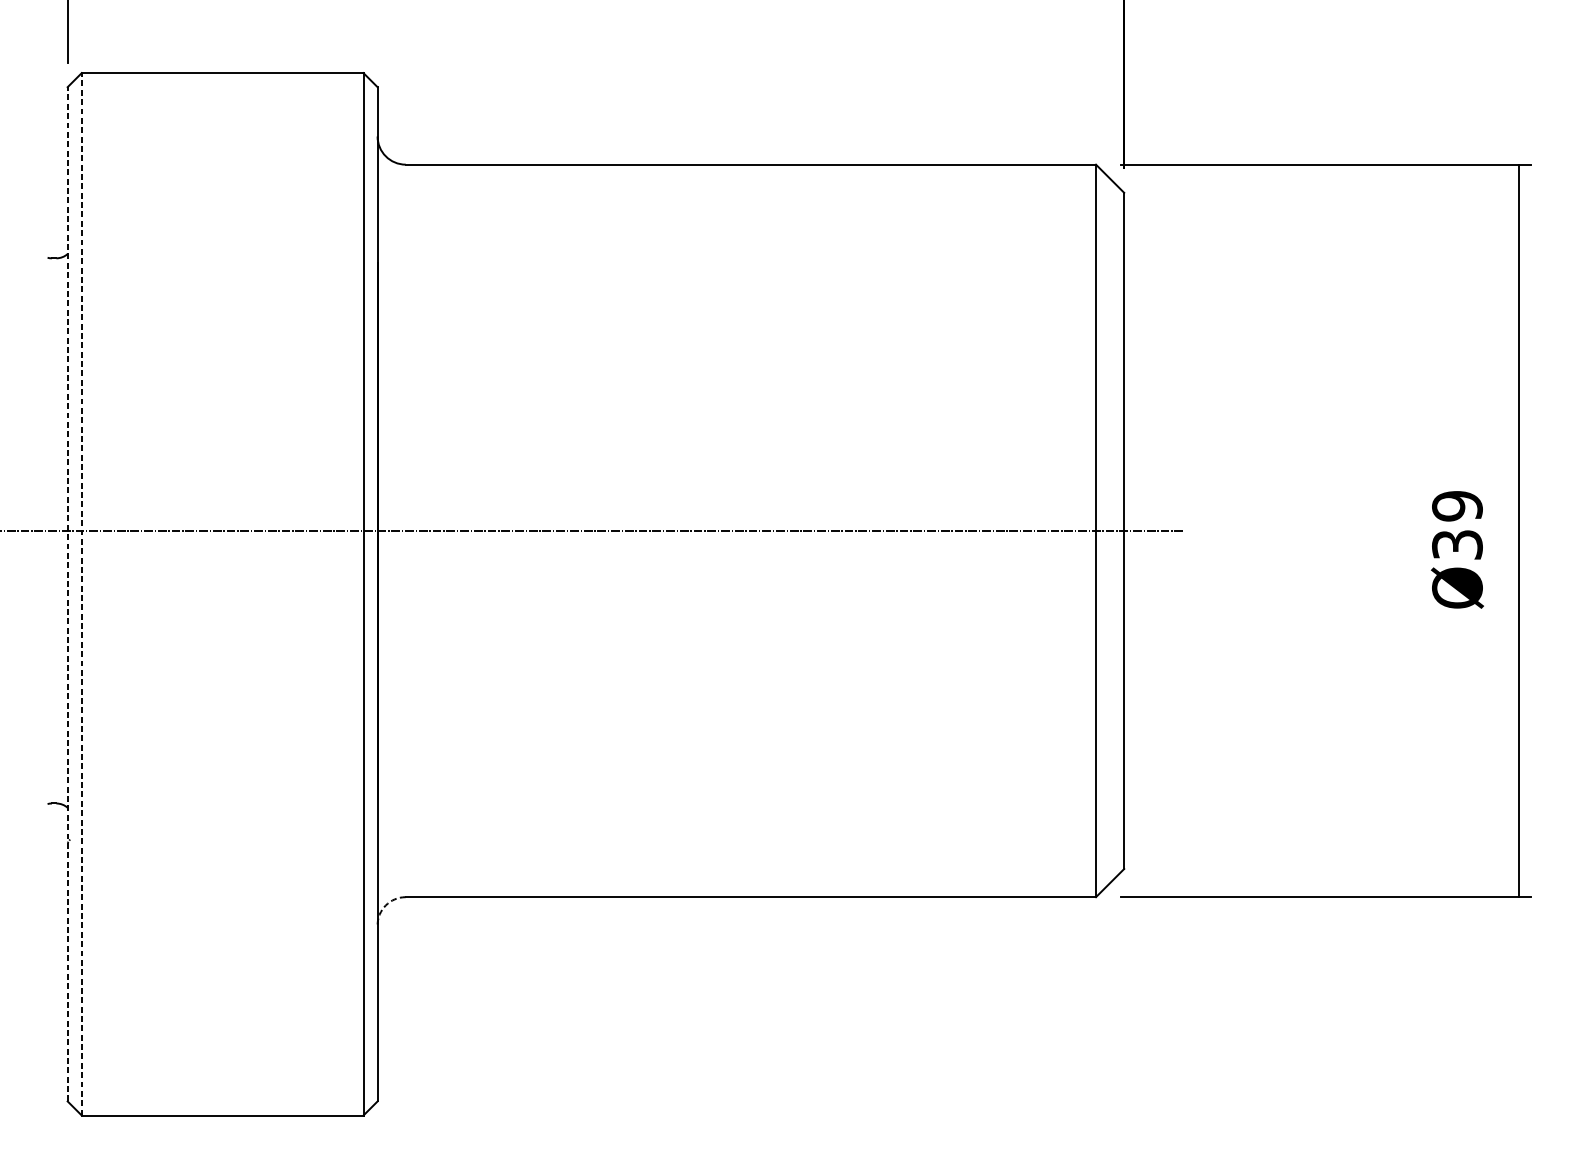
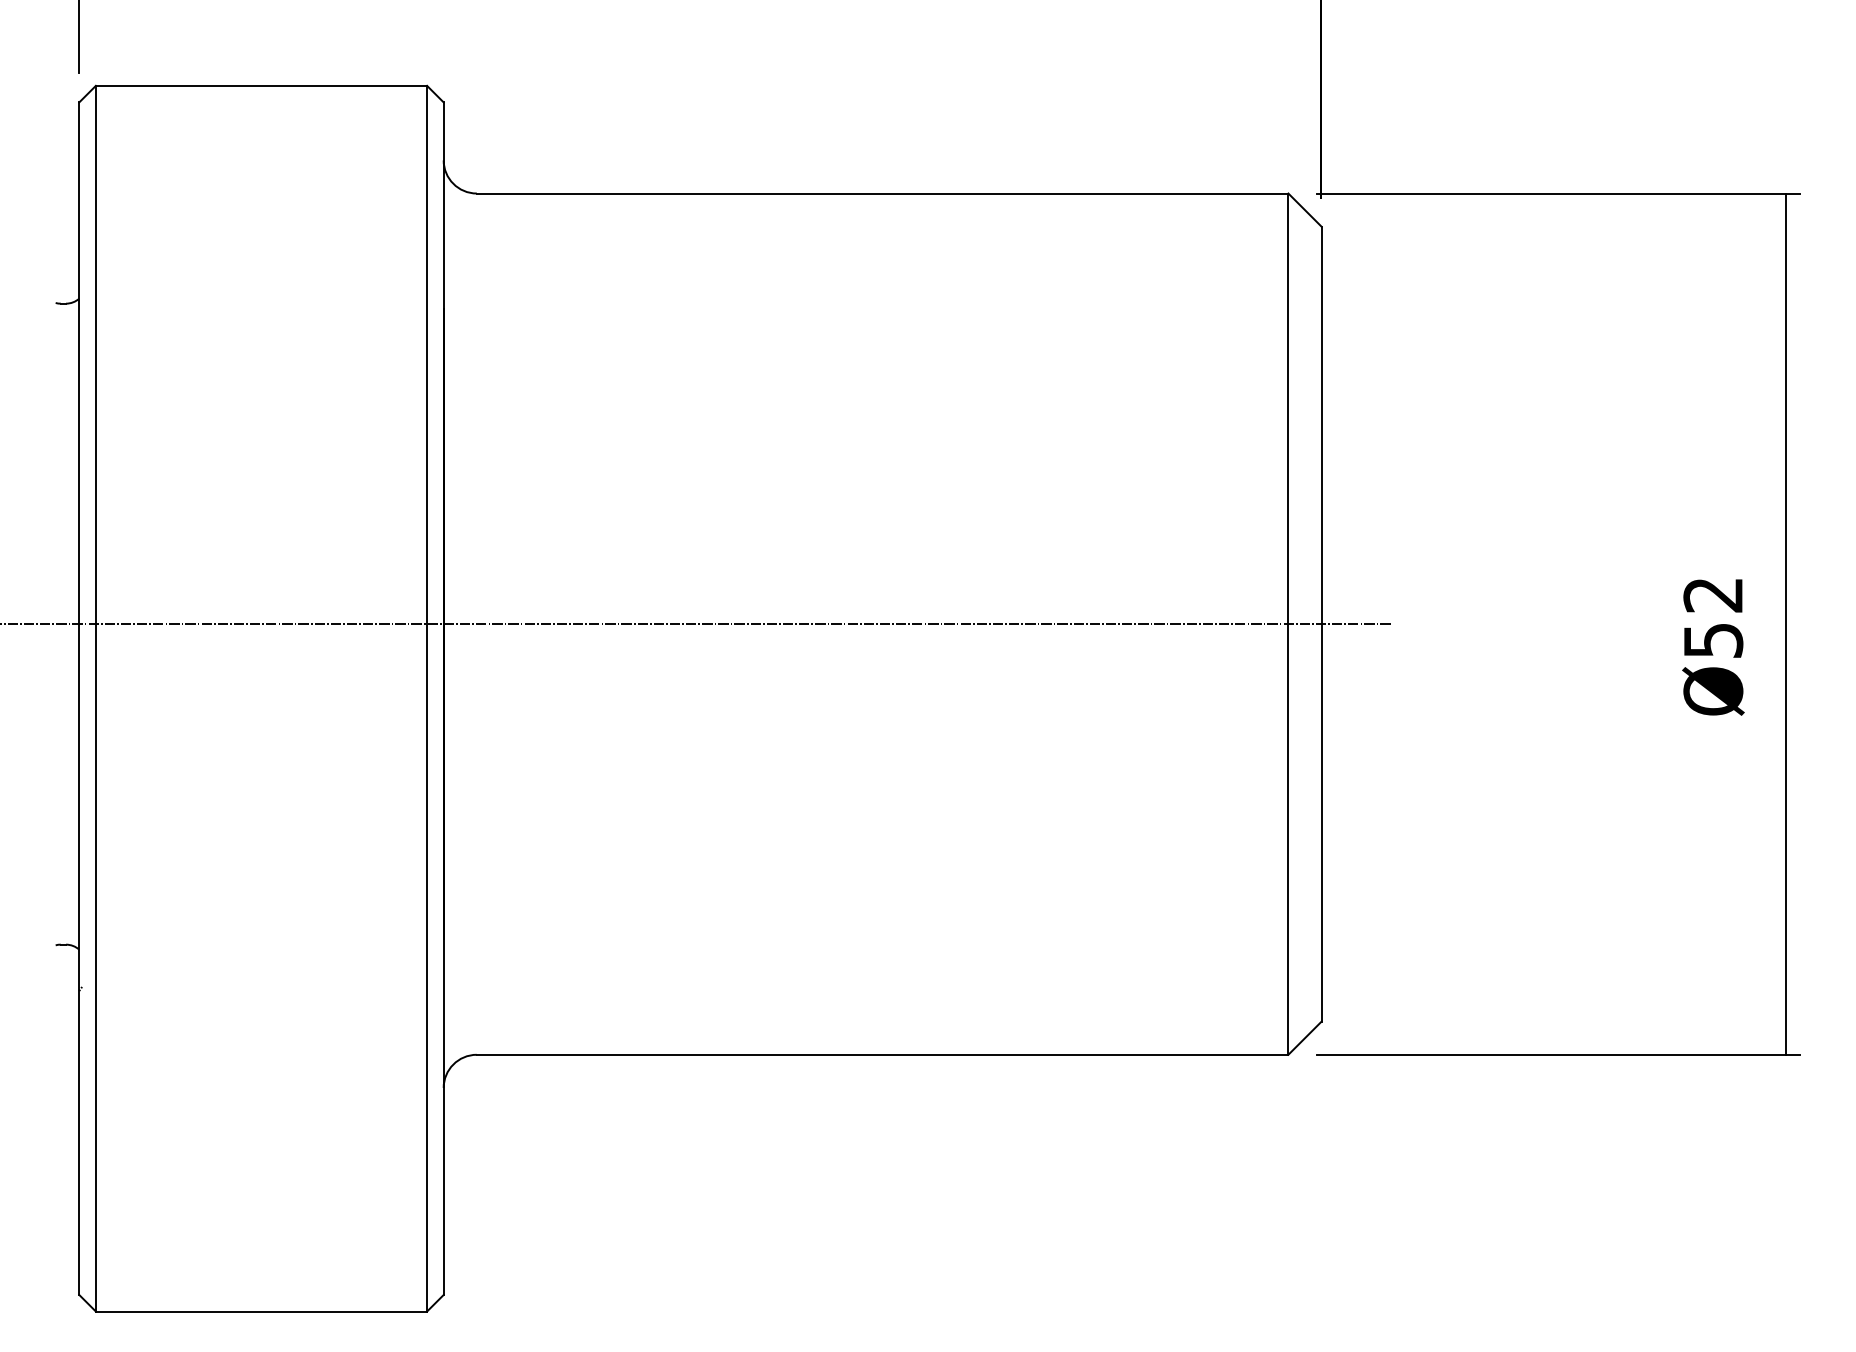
text: (1457, 525) -> (1713, 617), Ø39 -> Ø52
line: (67, 594) -> (79, 698), dashed -> solid
line: (81, 594) -> (95, 698), dashed -> solid
arc: (385, 905) -> (453, 1064), dashed -> solid

